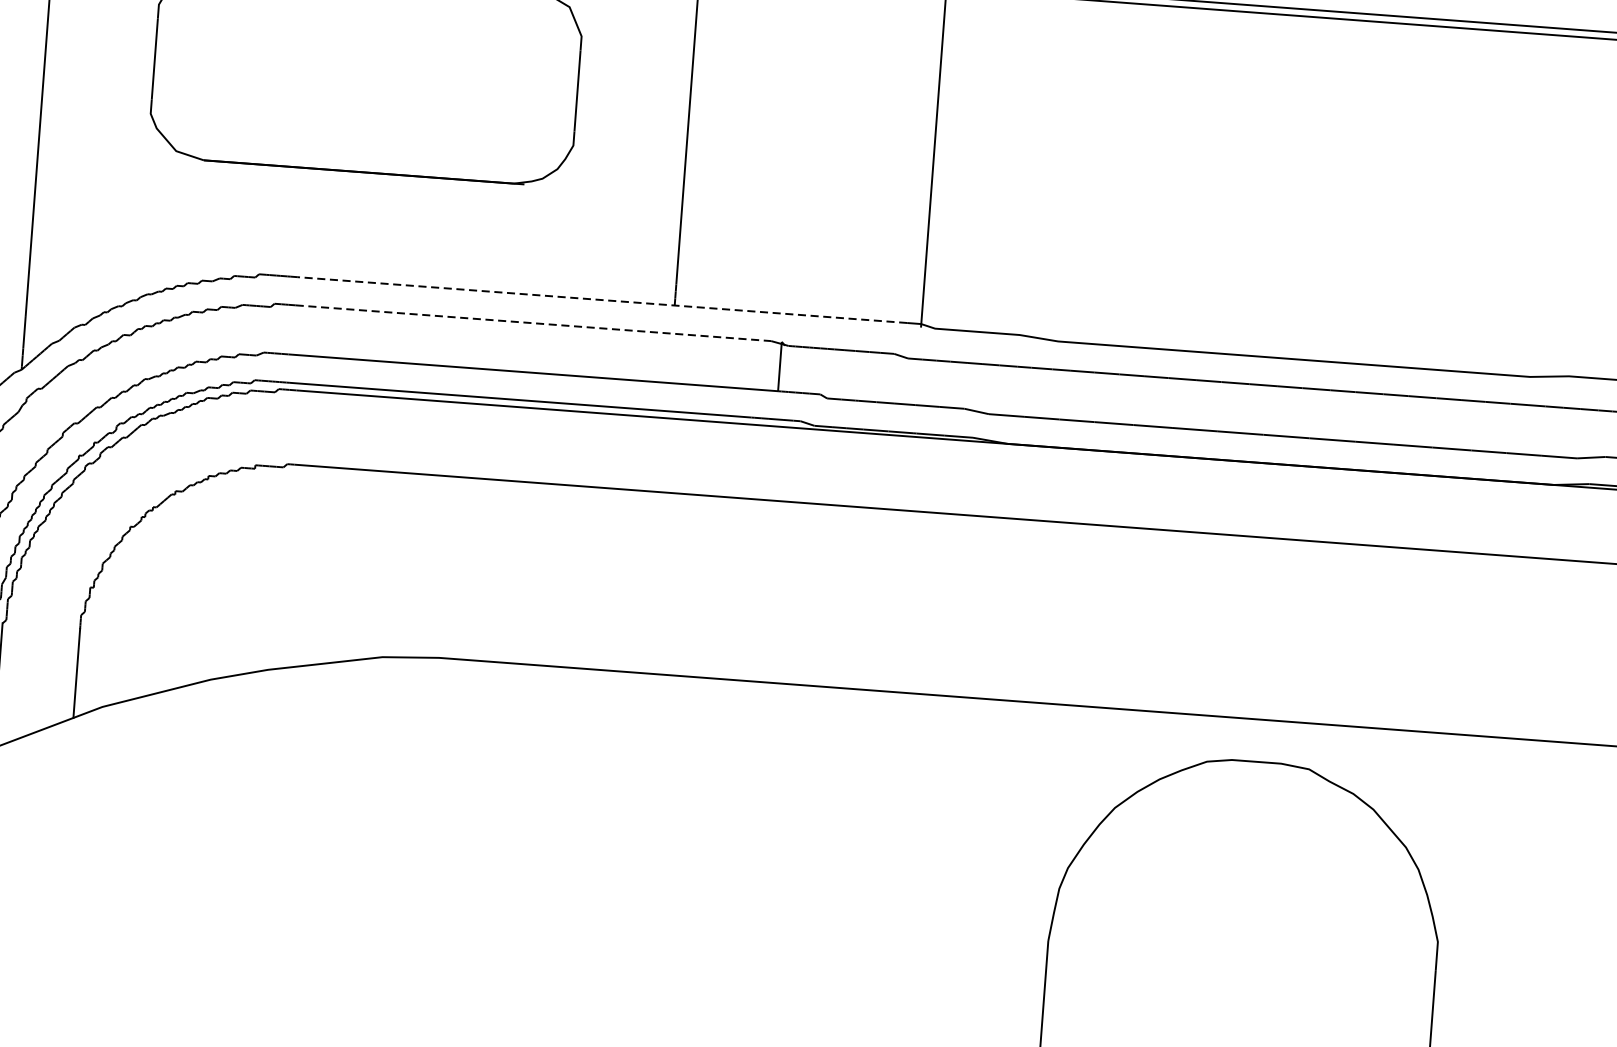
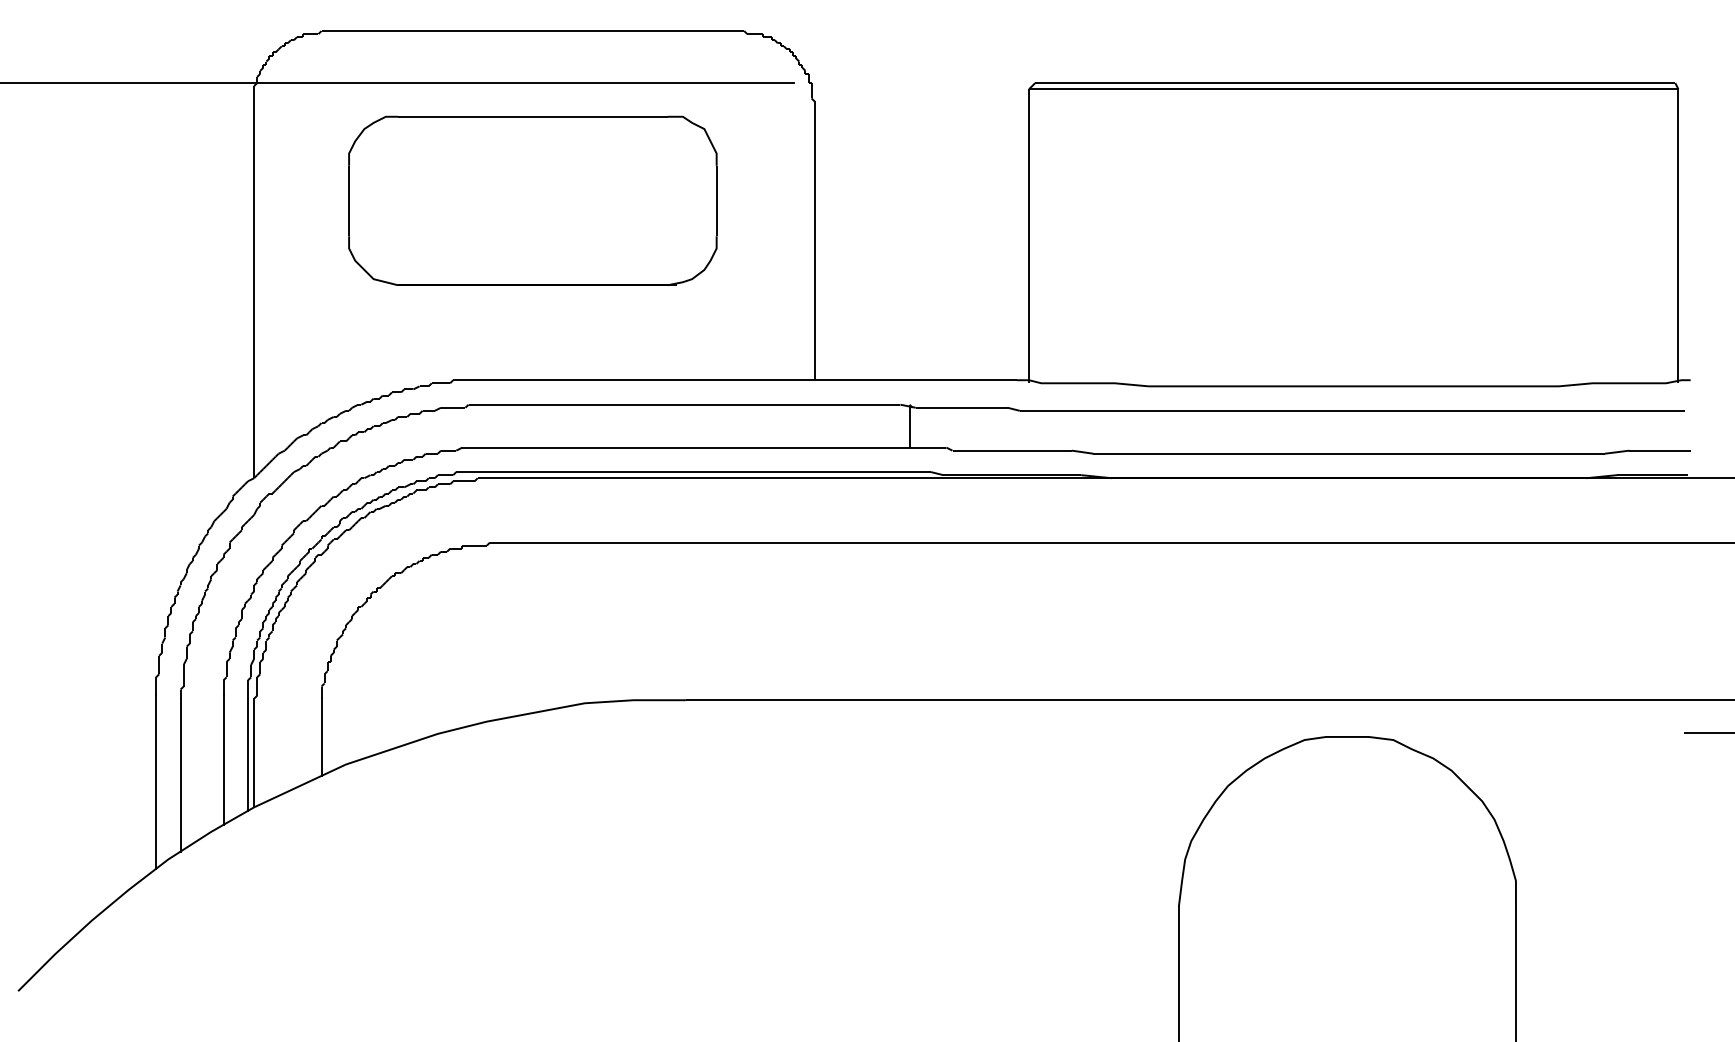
line: (602, 300) -> (751, 380), dashed -> solid
line: (533, 322) -> (693, 404), dashed -> solid

